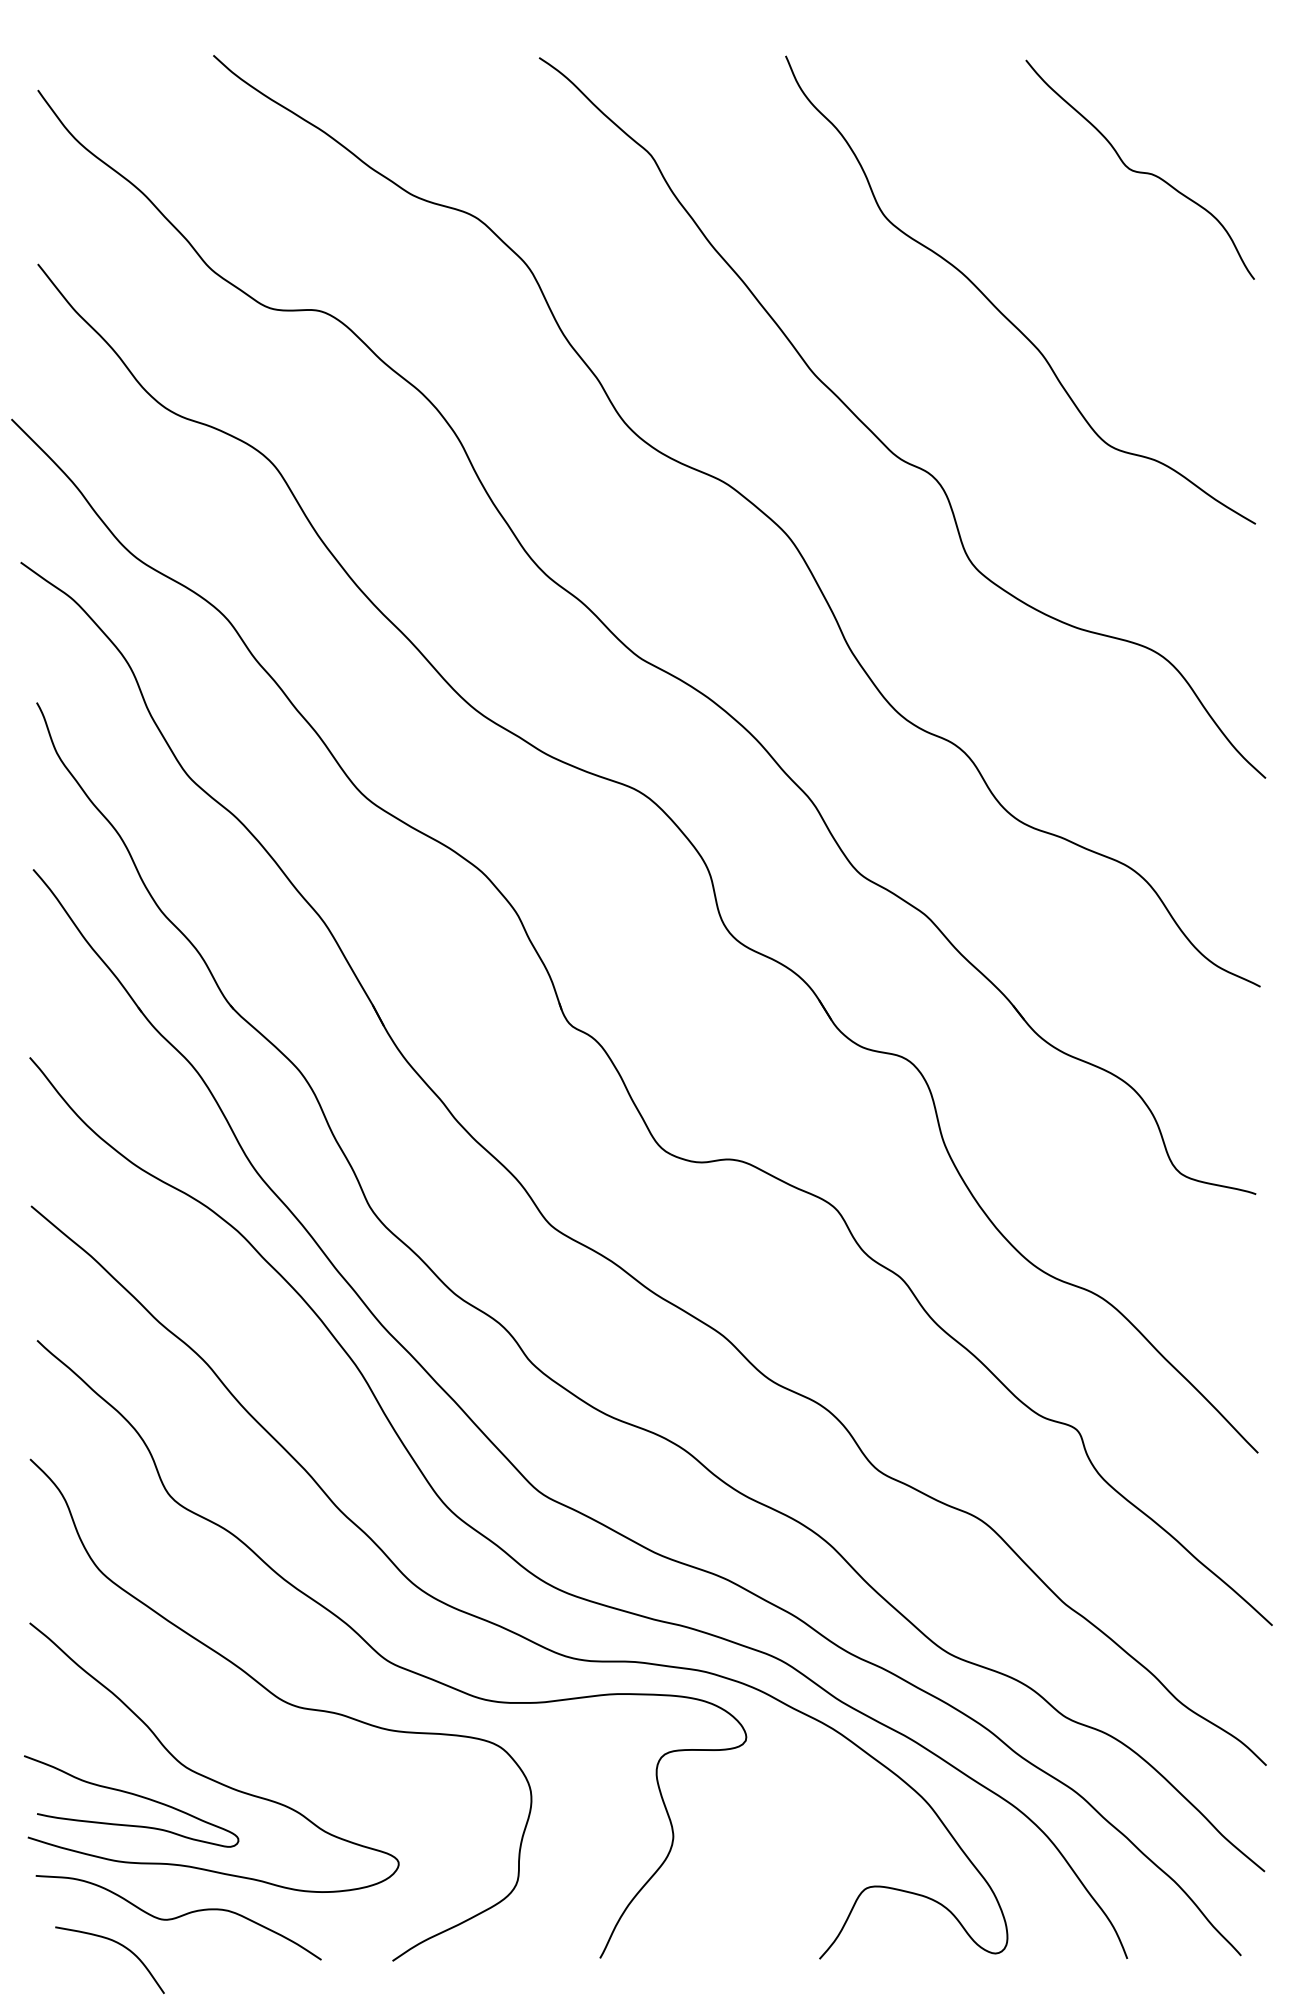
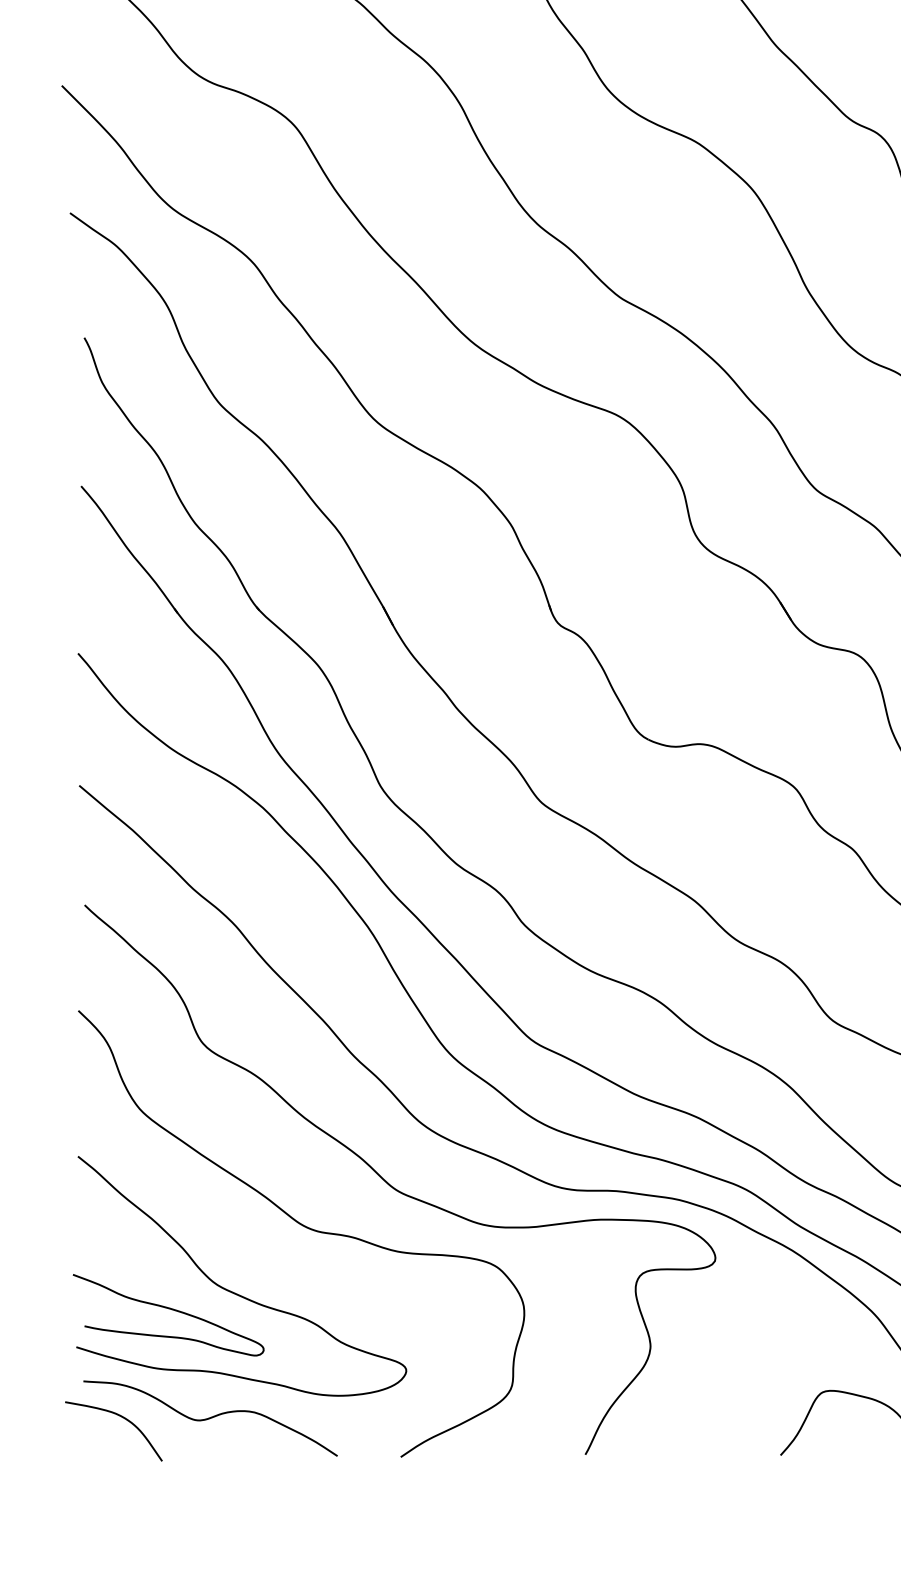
curve: (116, 1943) -> (119, 1416), moved

